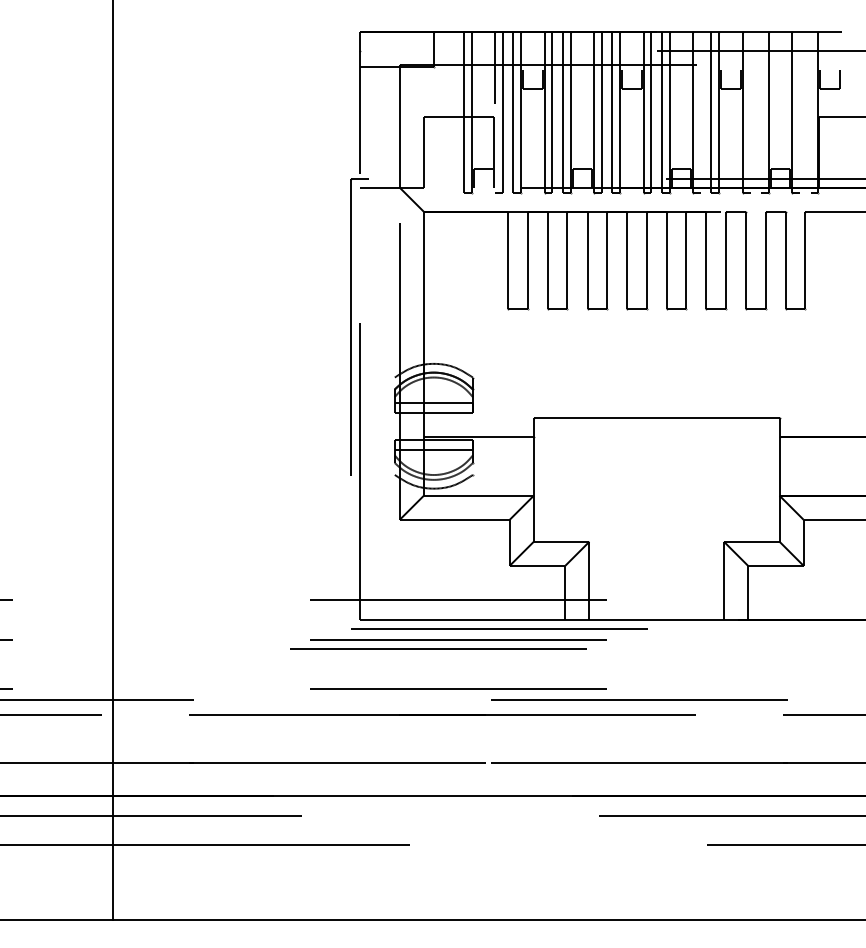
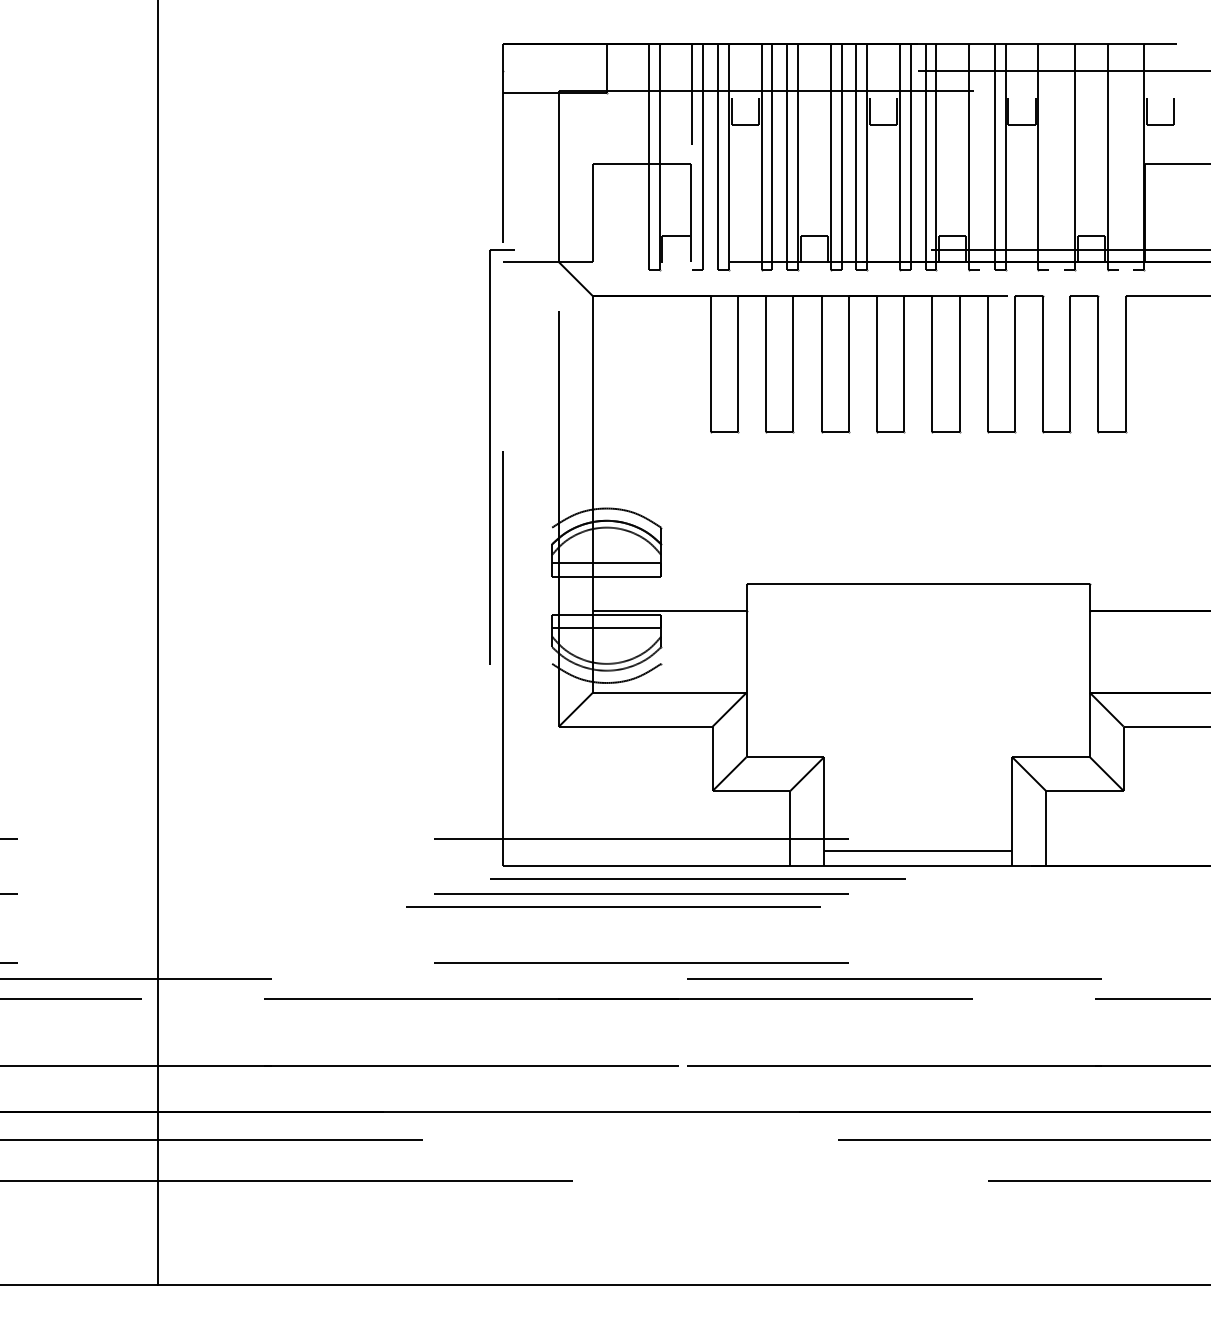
line: (656, 608) -> (918, 850), added

